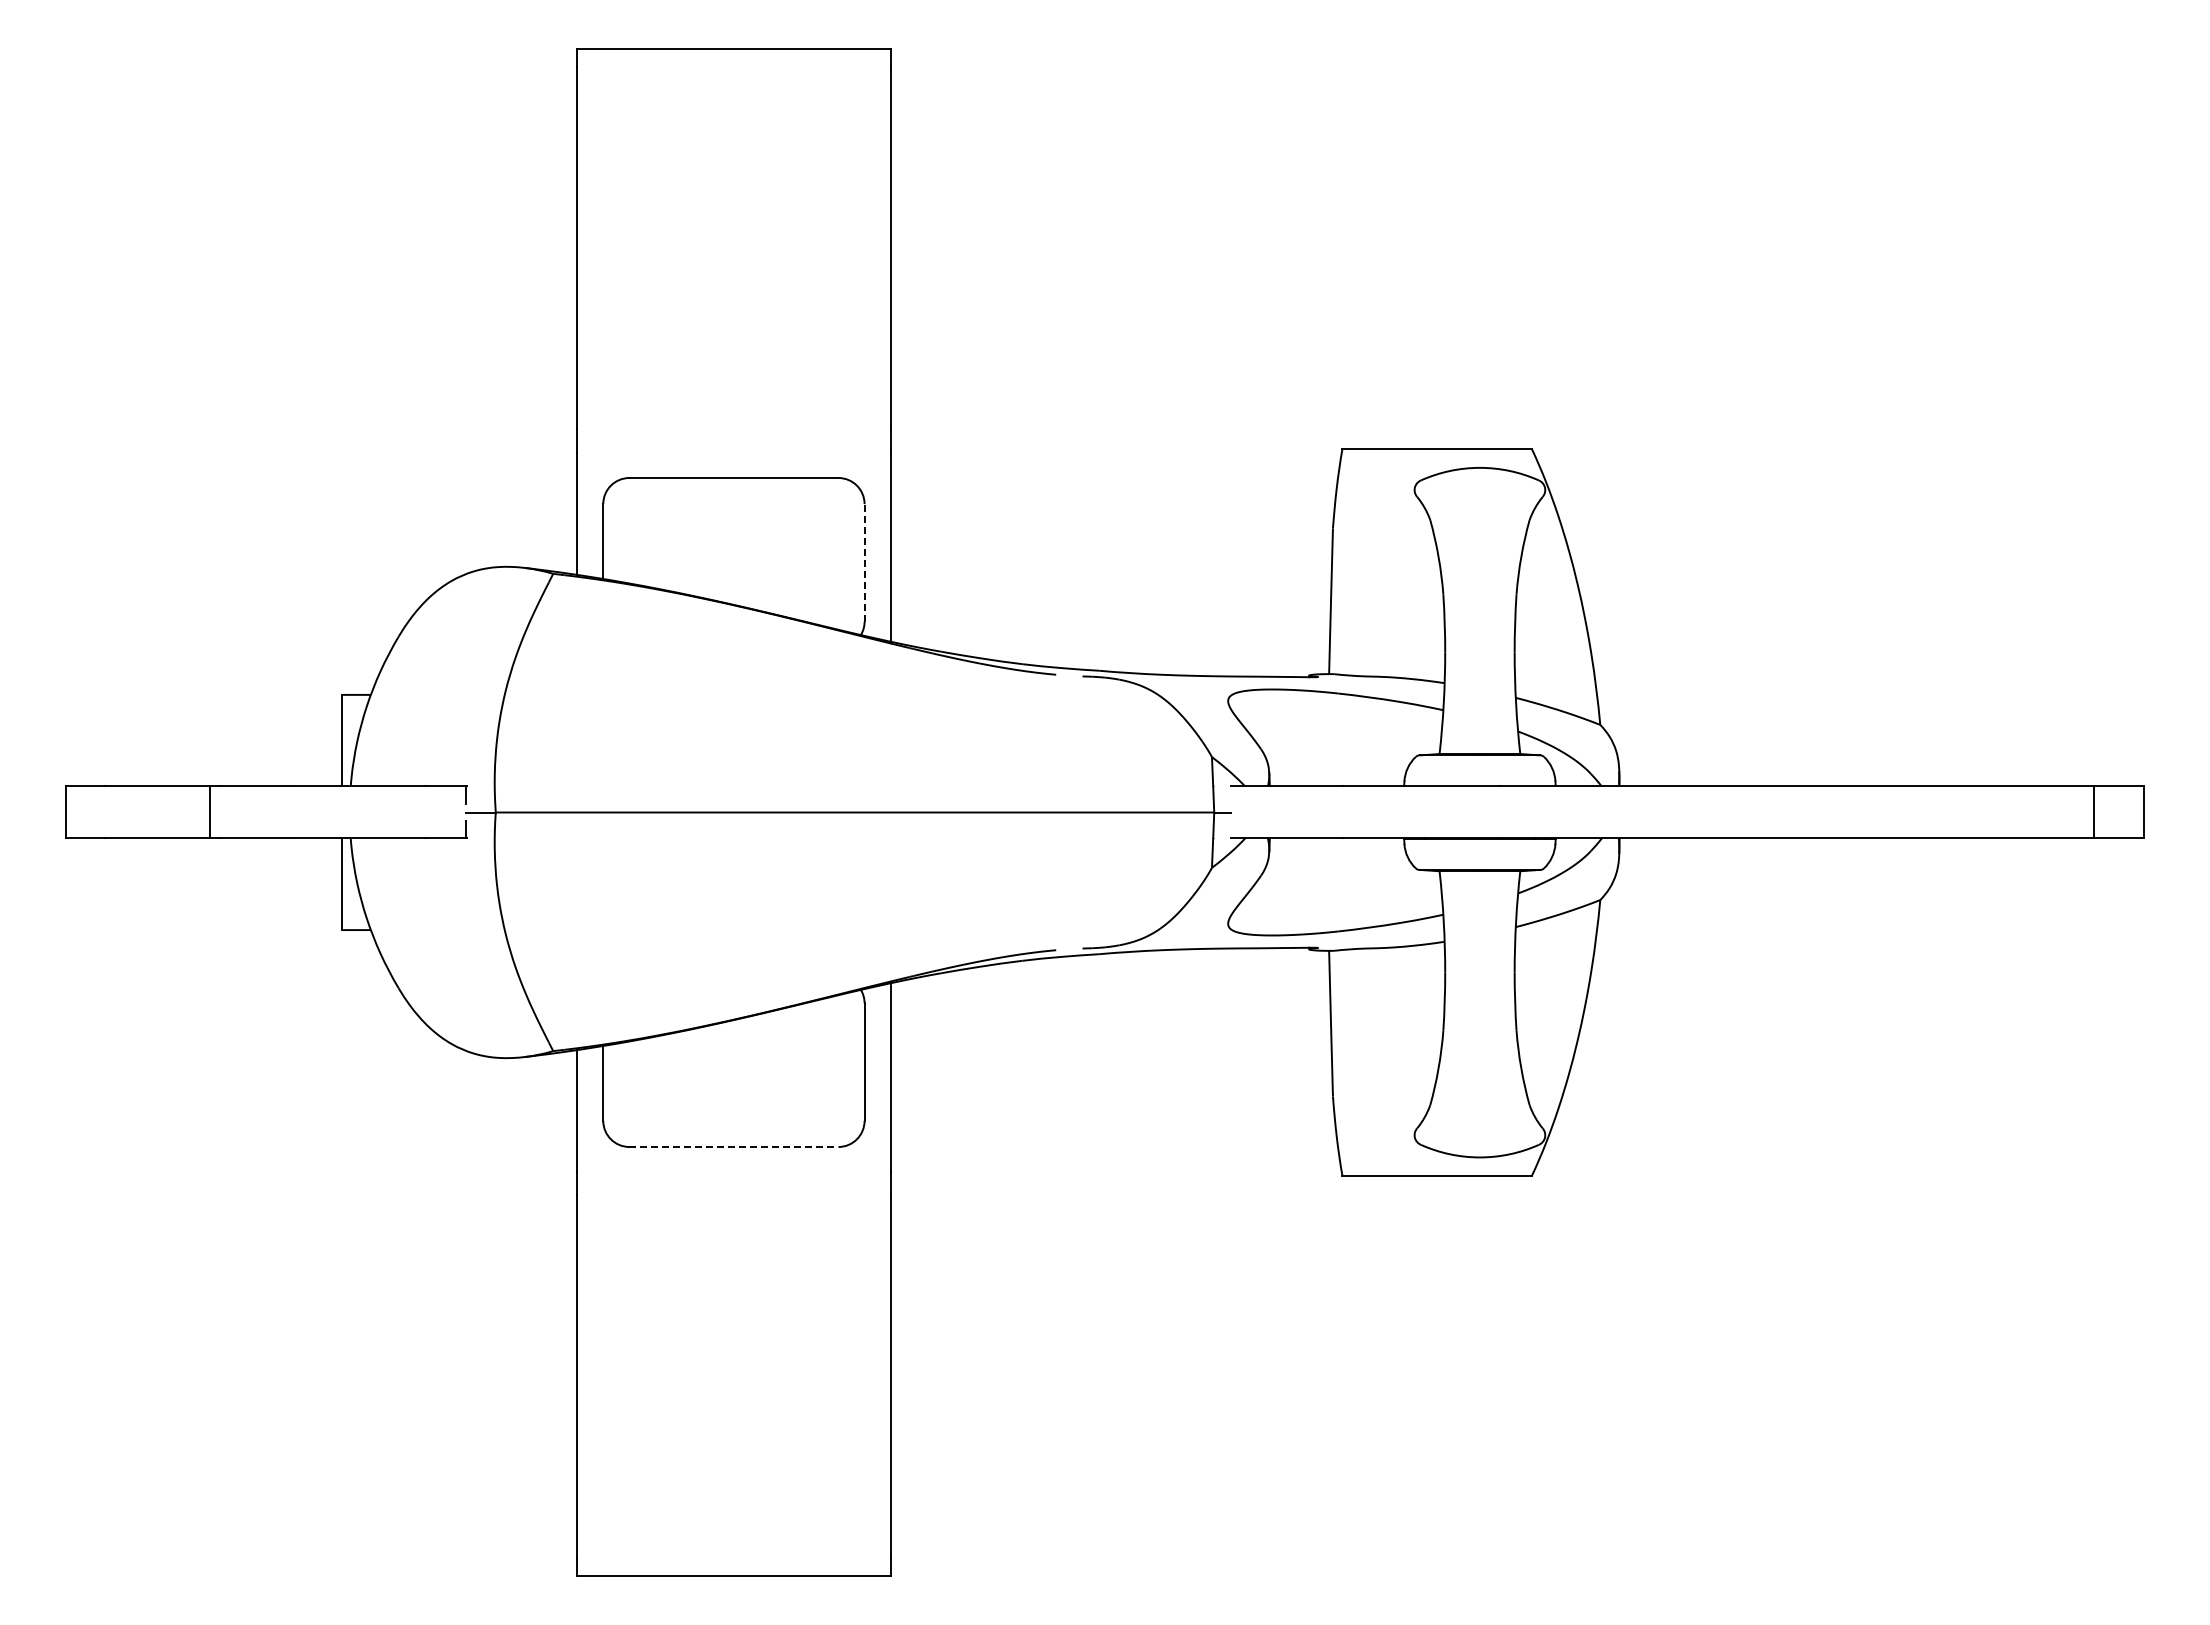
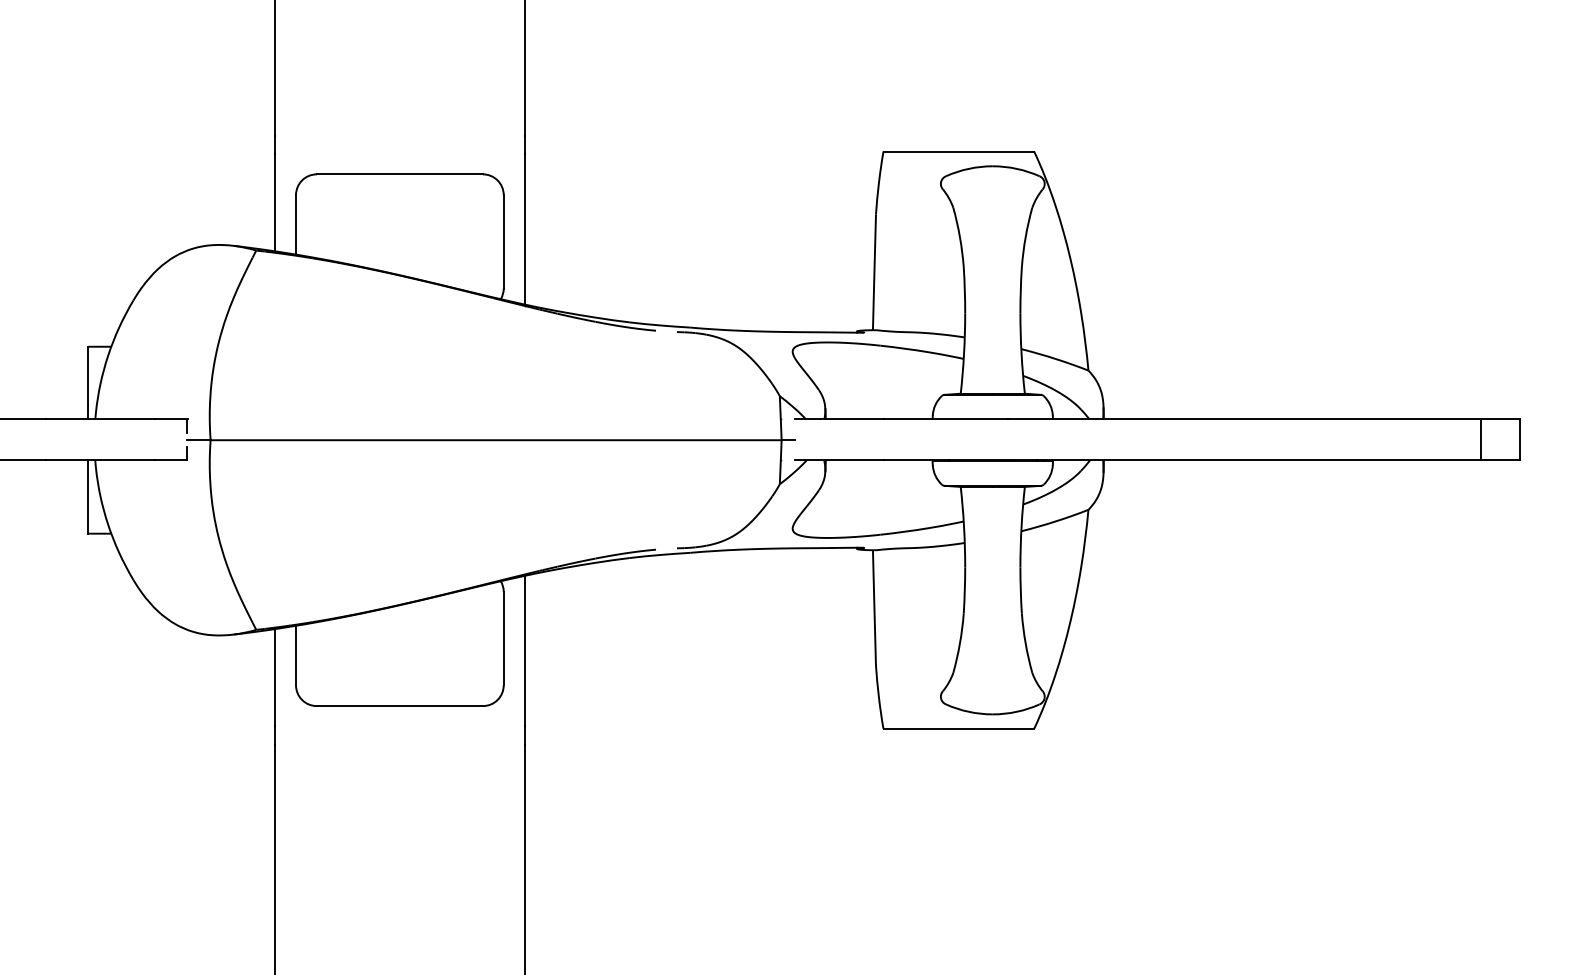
line: (864, 562) -> (503, 241), dashed -> solid
line: (733, 1147) -> (399, 706), dashed -> solid

